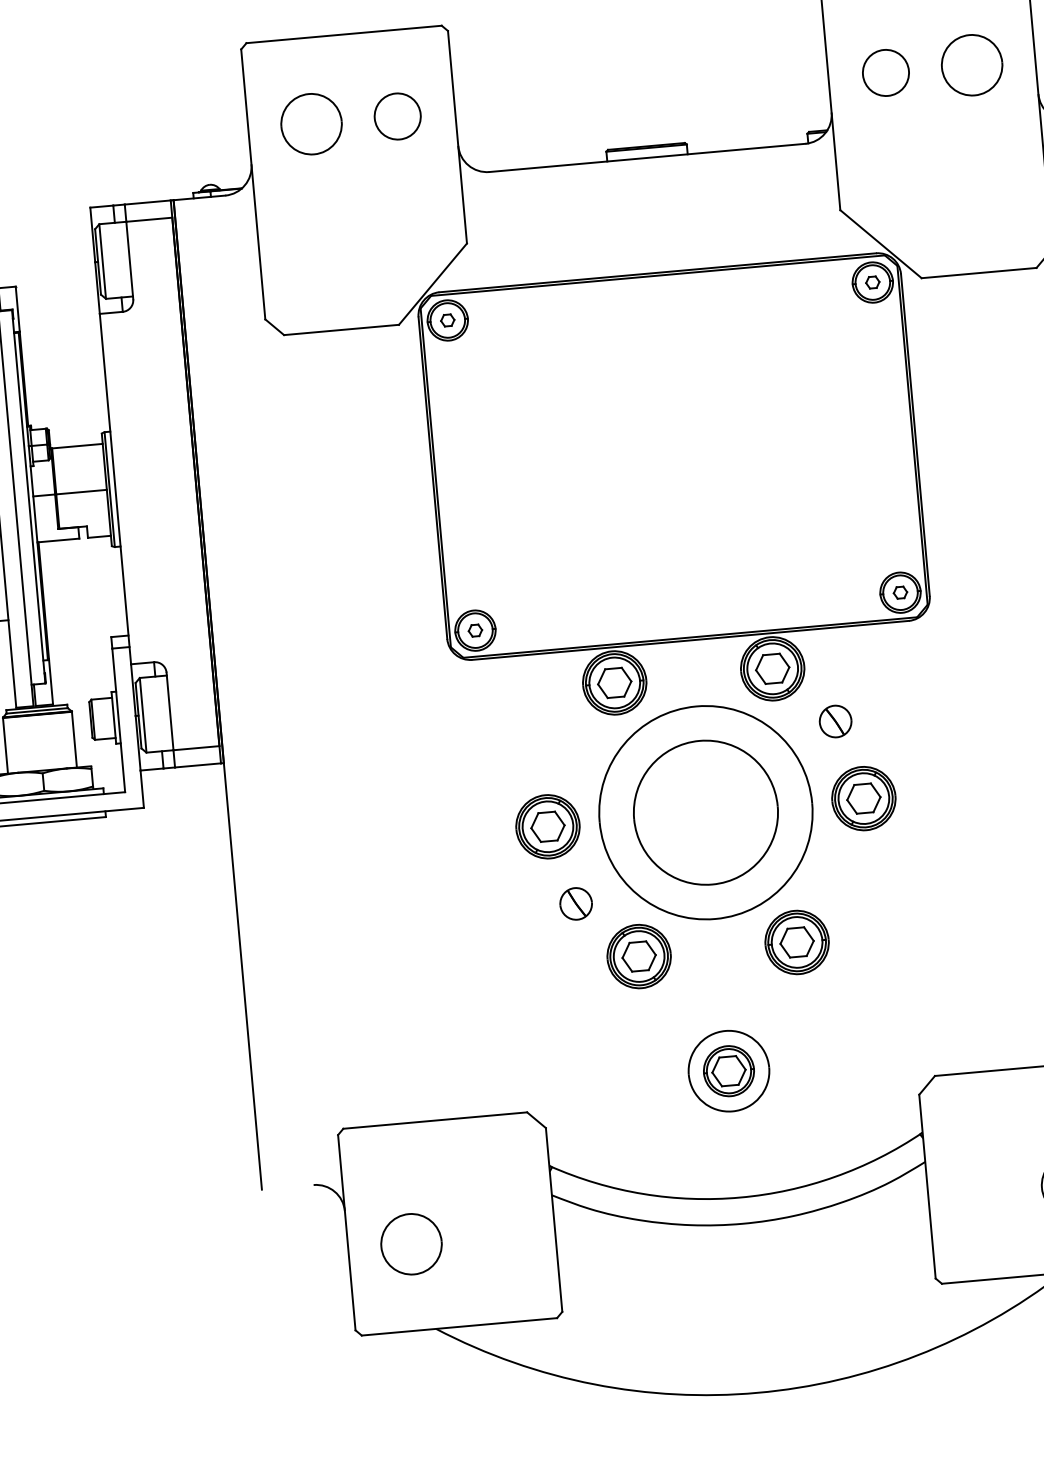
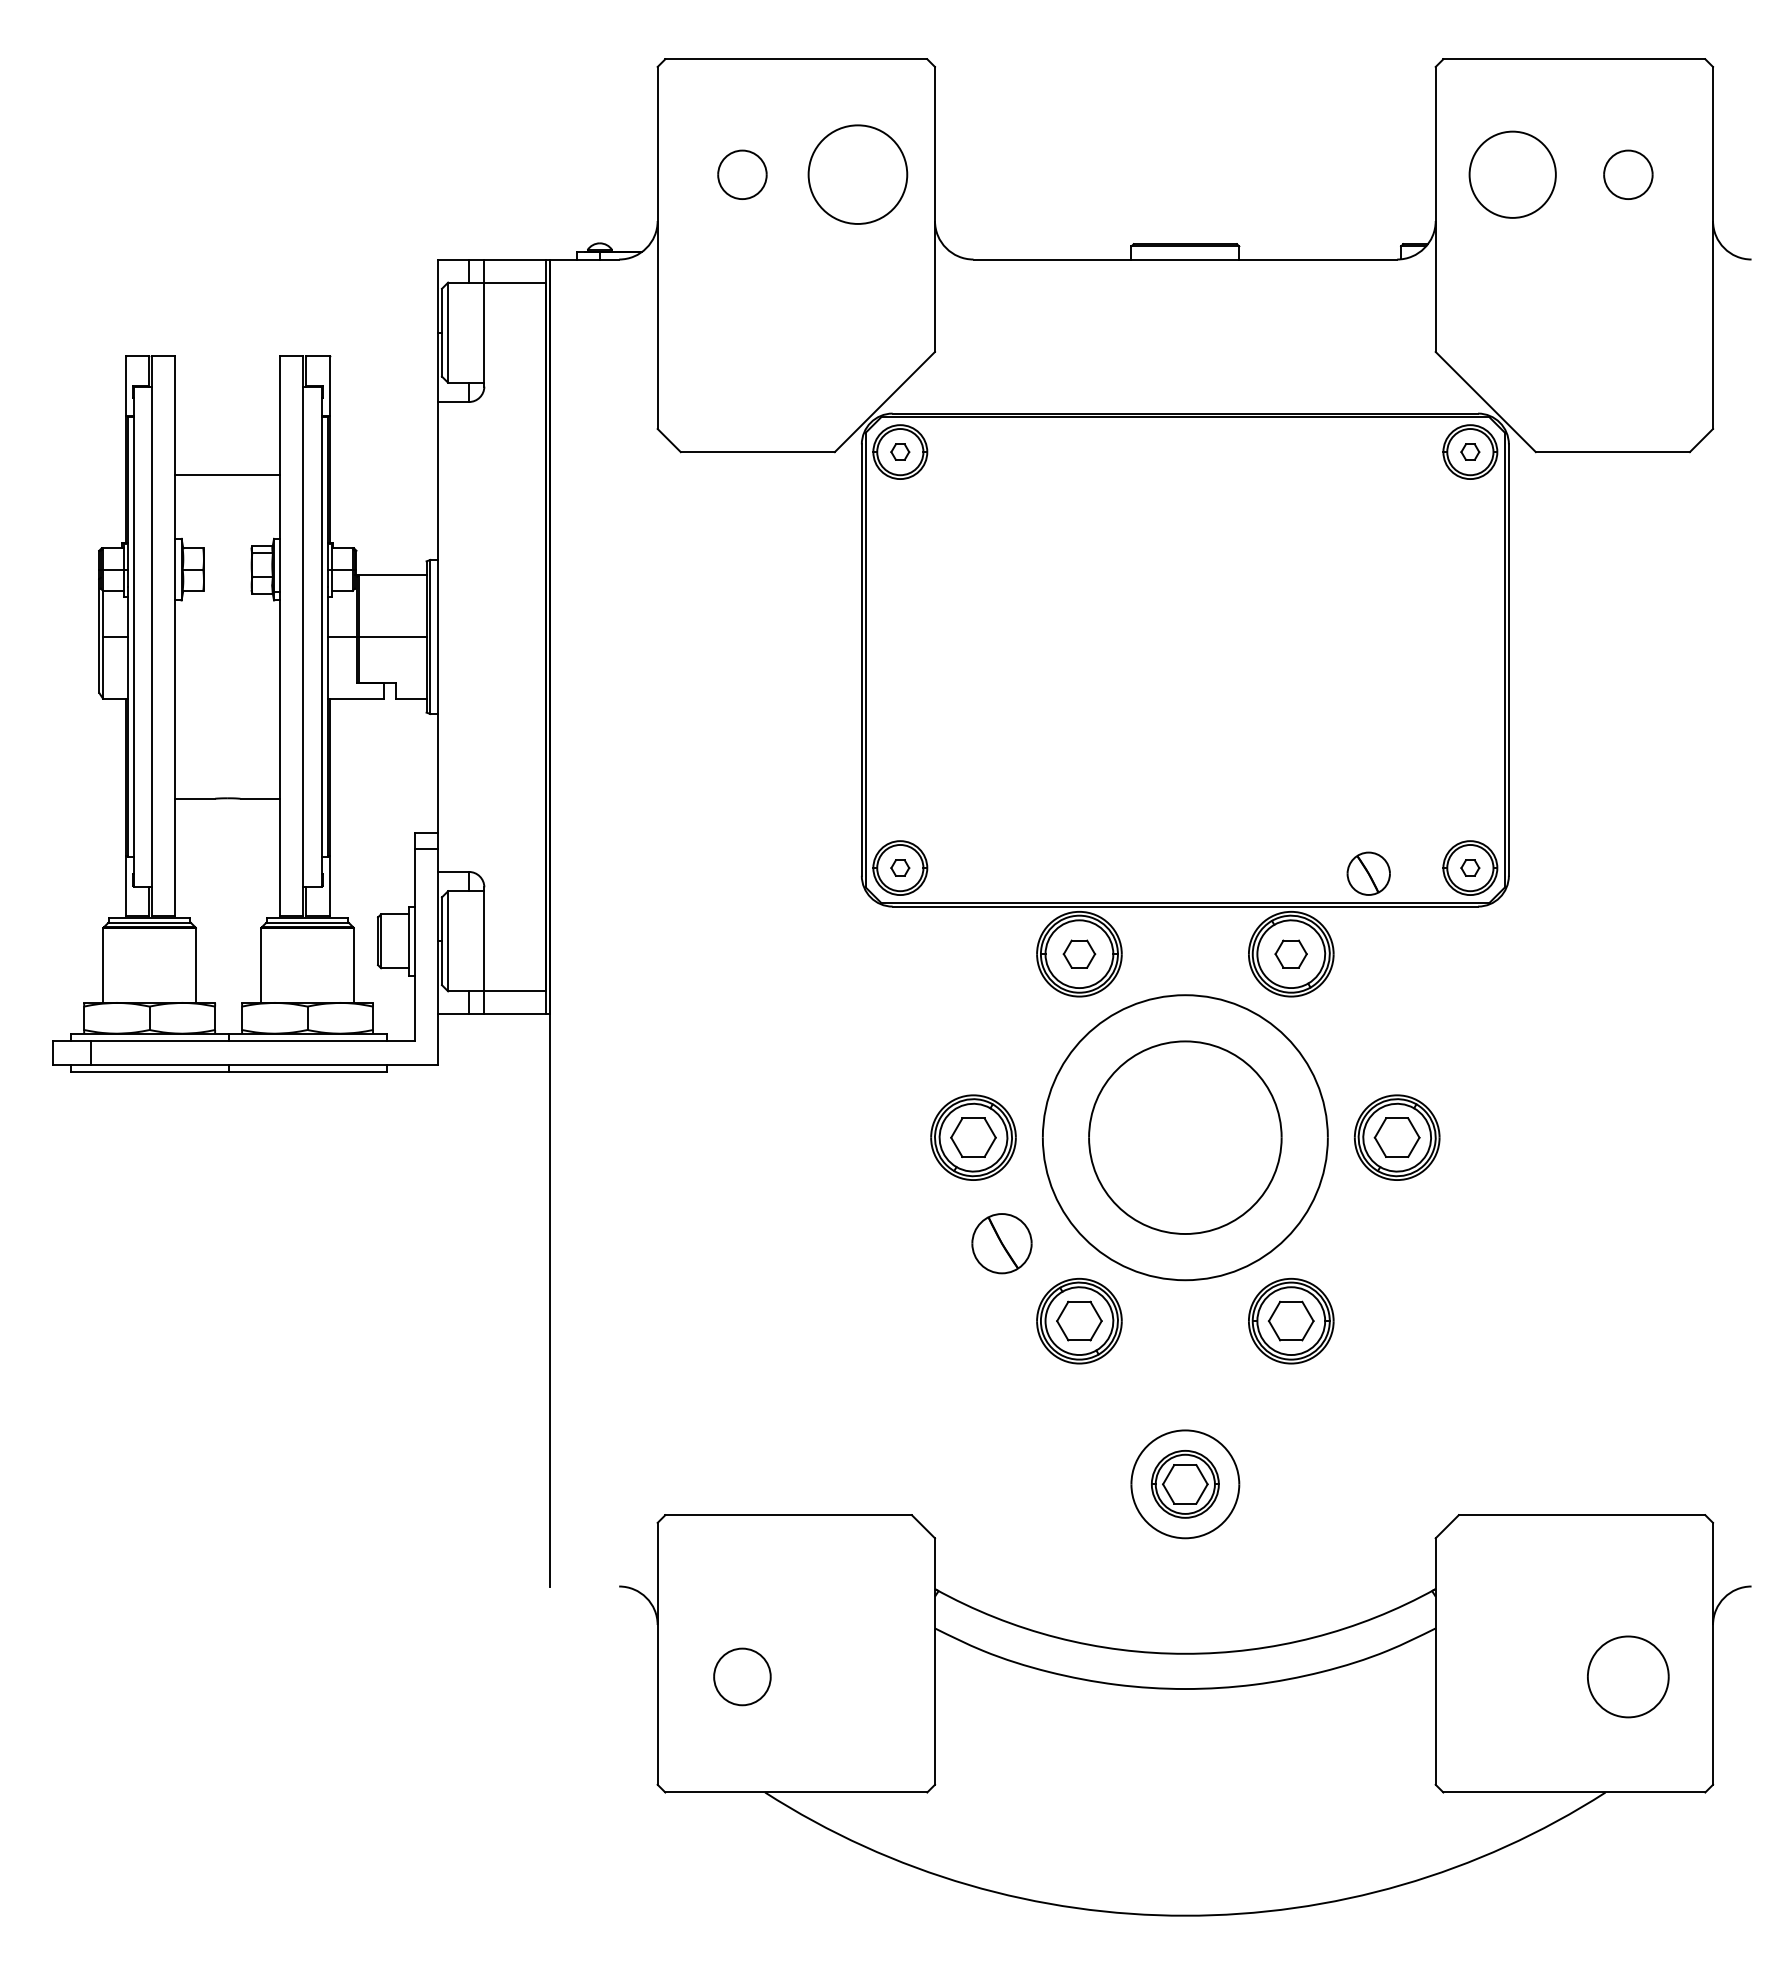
part: (972, 65) -> (1628, 174), size x0.6
circle: (885, 72) -> (1512, 174), size x1.4
circle: (397, 116) -> (857, 174), size x1.6
part: (311, 123) -> (742, 174), size x0.6
part: (772, 668) -> (1290, 953), size x0.7
part: (614, 682) -> (1079, 953), size x0.7
part: (835, 721) -> (1368, 873), moved
part: (575, 903) -> (1001, 1243), size x1.4
part: (411, 1243) -> (742, 1676), size x0.7

